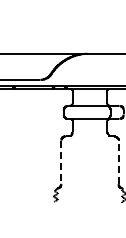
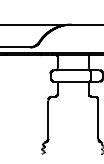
line: (61, 162) -> (48, 119), dashed -> solid
line: (118, 162) -> (98, 119), dashed -> solid

